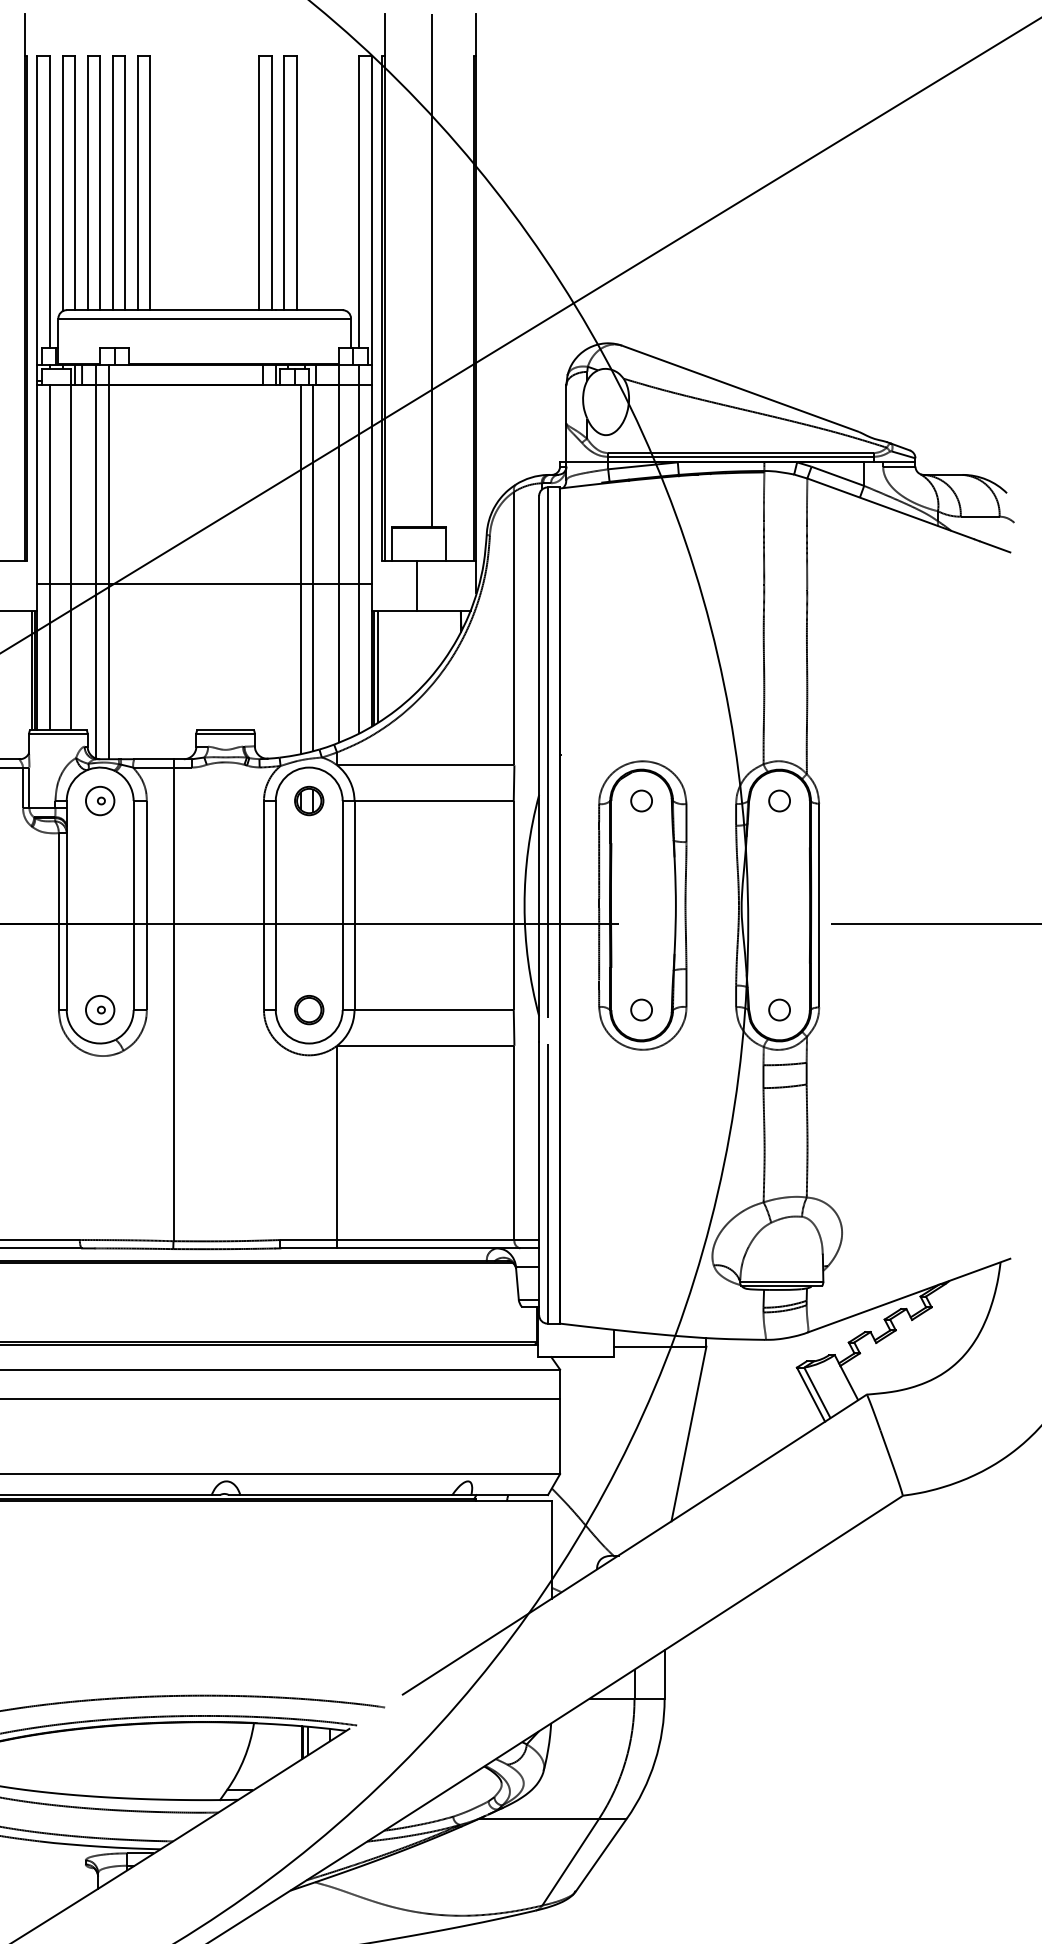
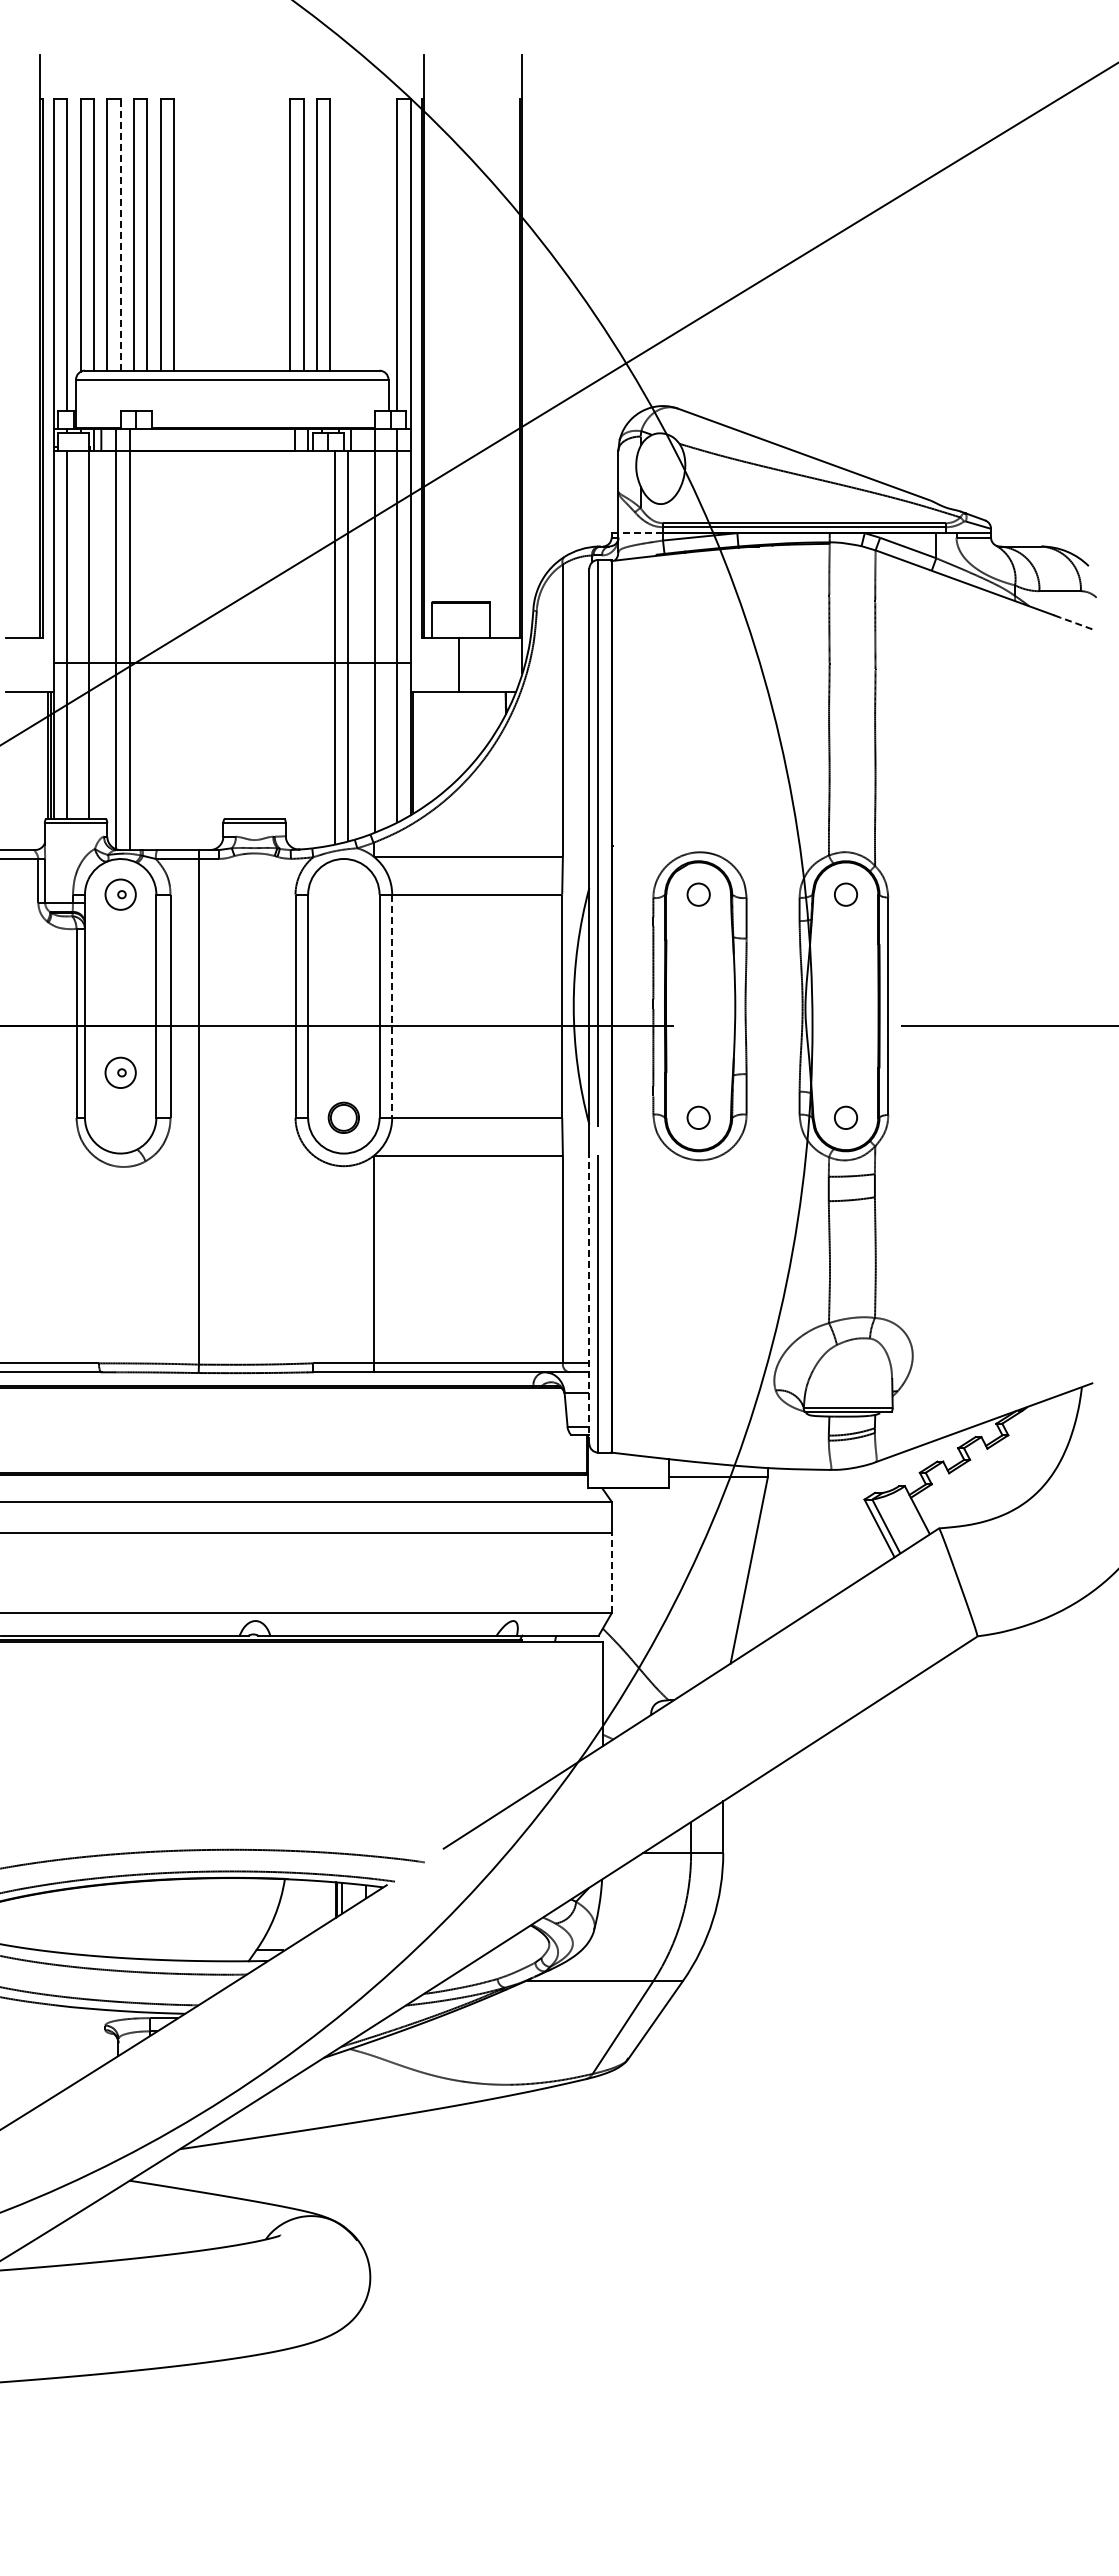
line: (100, 183) -> (120, 235), solid -> dashed
line: (431, 270) -> (474, 328), removed
line: (587, 462) -> (640, 533), solid -> dashed
line: (994, 547) -> (1075, 623), solid -> dashed
line: (378, 666) -> (417, 751), removed
part: (308, 800) -> (343, 894), removed
line: (354, 905) -> (392, 1006), solid -> dashed
part: (100, 1009) -> (120, 1072), moved
line: (539, 1178) -> (589, 1297), solid -> dashed
line: (559, 1435) -> (611, 1572), solid -> dashed

